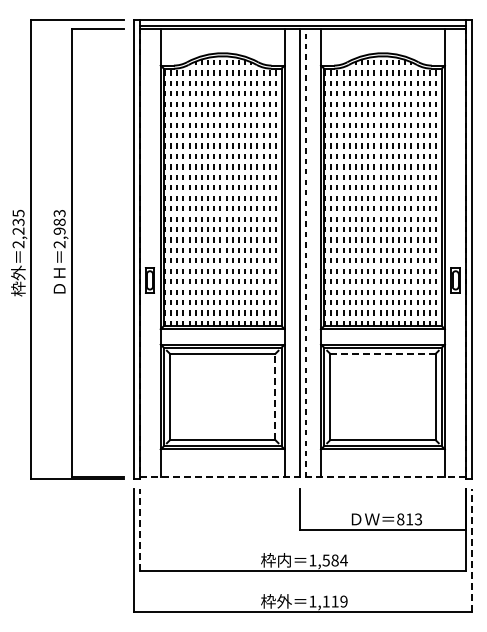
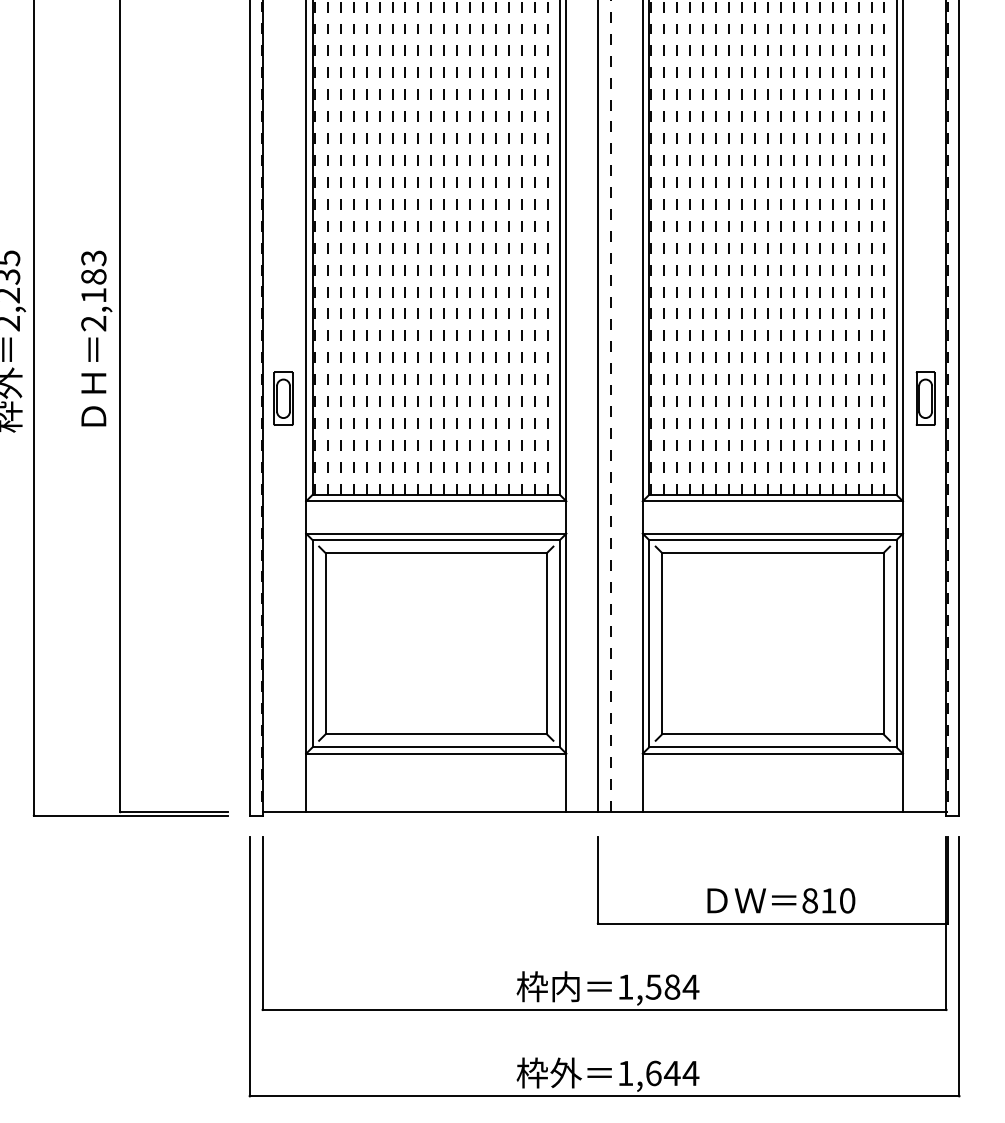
text: (59, 230) -> (93, 294), 2,983 -> 2,183
line: (382, 353) -> (771, 552), dashed -> solid
line: (275, 396) -> (547, 642), dashed -> solid
line: (302, 477) -> (603, 812), dashed -> solid
text: (418, 519) -> (847, 900), 813 -> 810
line: (140, 529) -> (263, 921), dashed -> solid
line: (471, 550) -> (958, 966), dashed -> solid
text: (334, 601) -> (671, 1073), 1,119 -> 1,644

